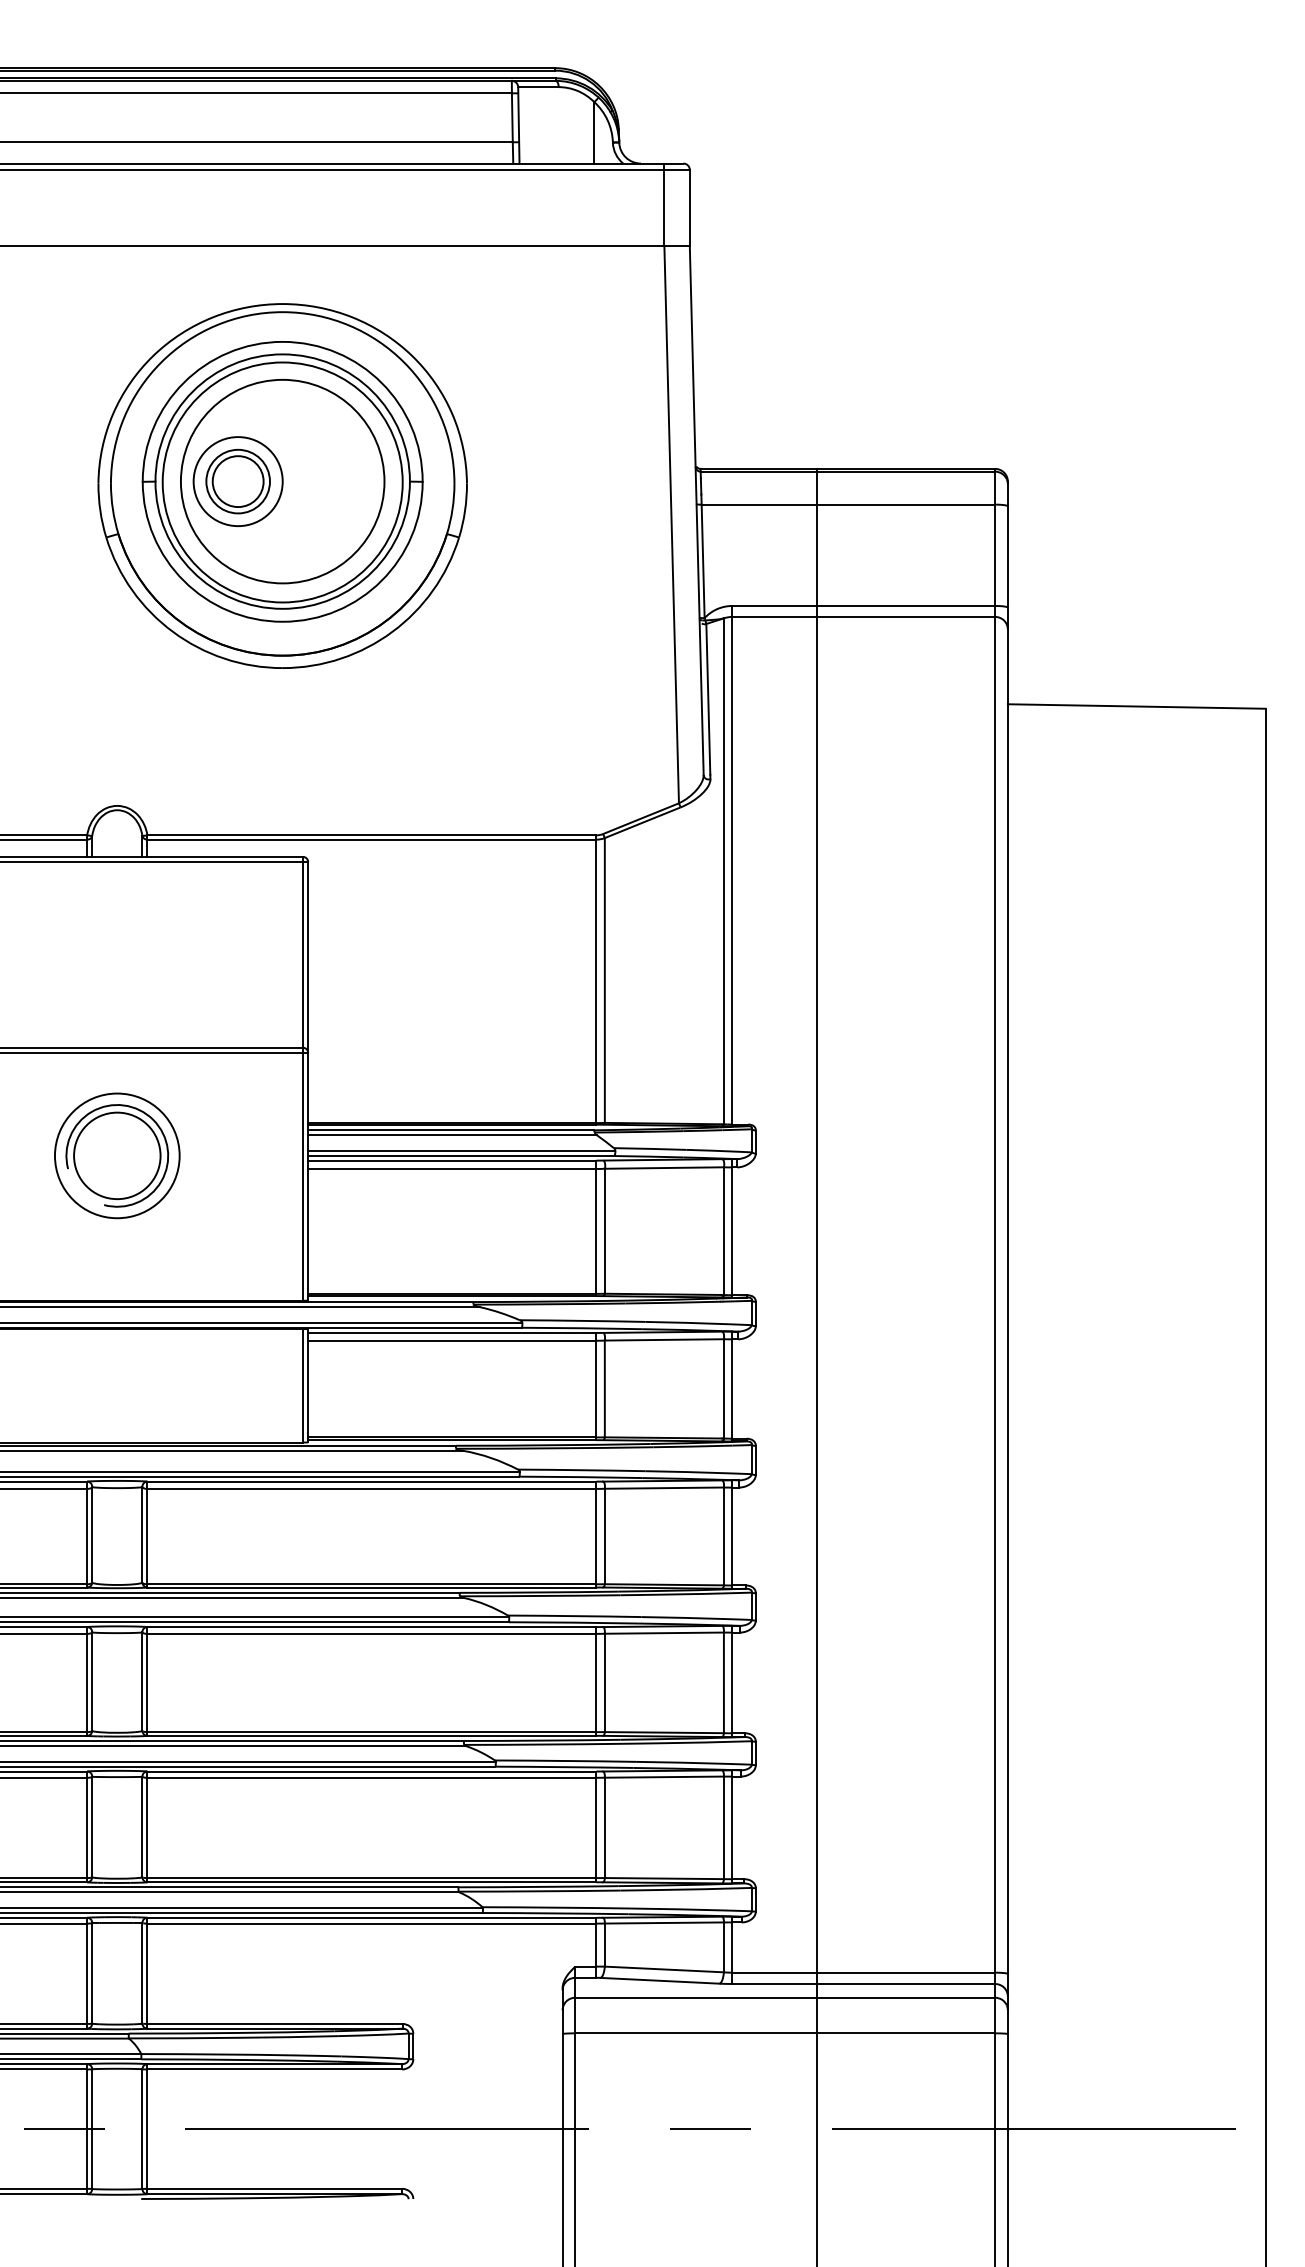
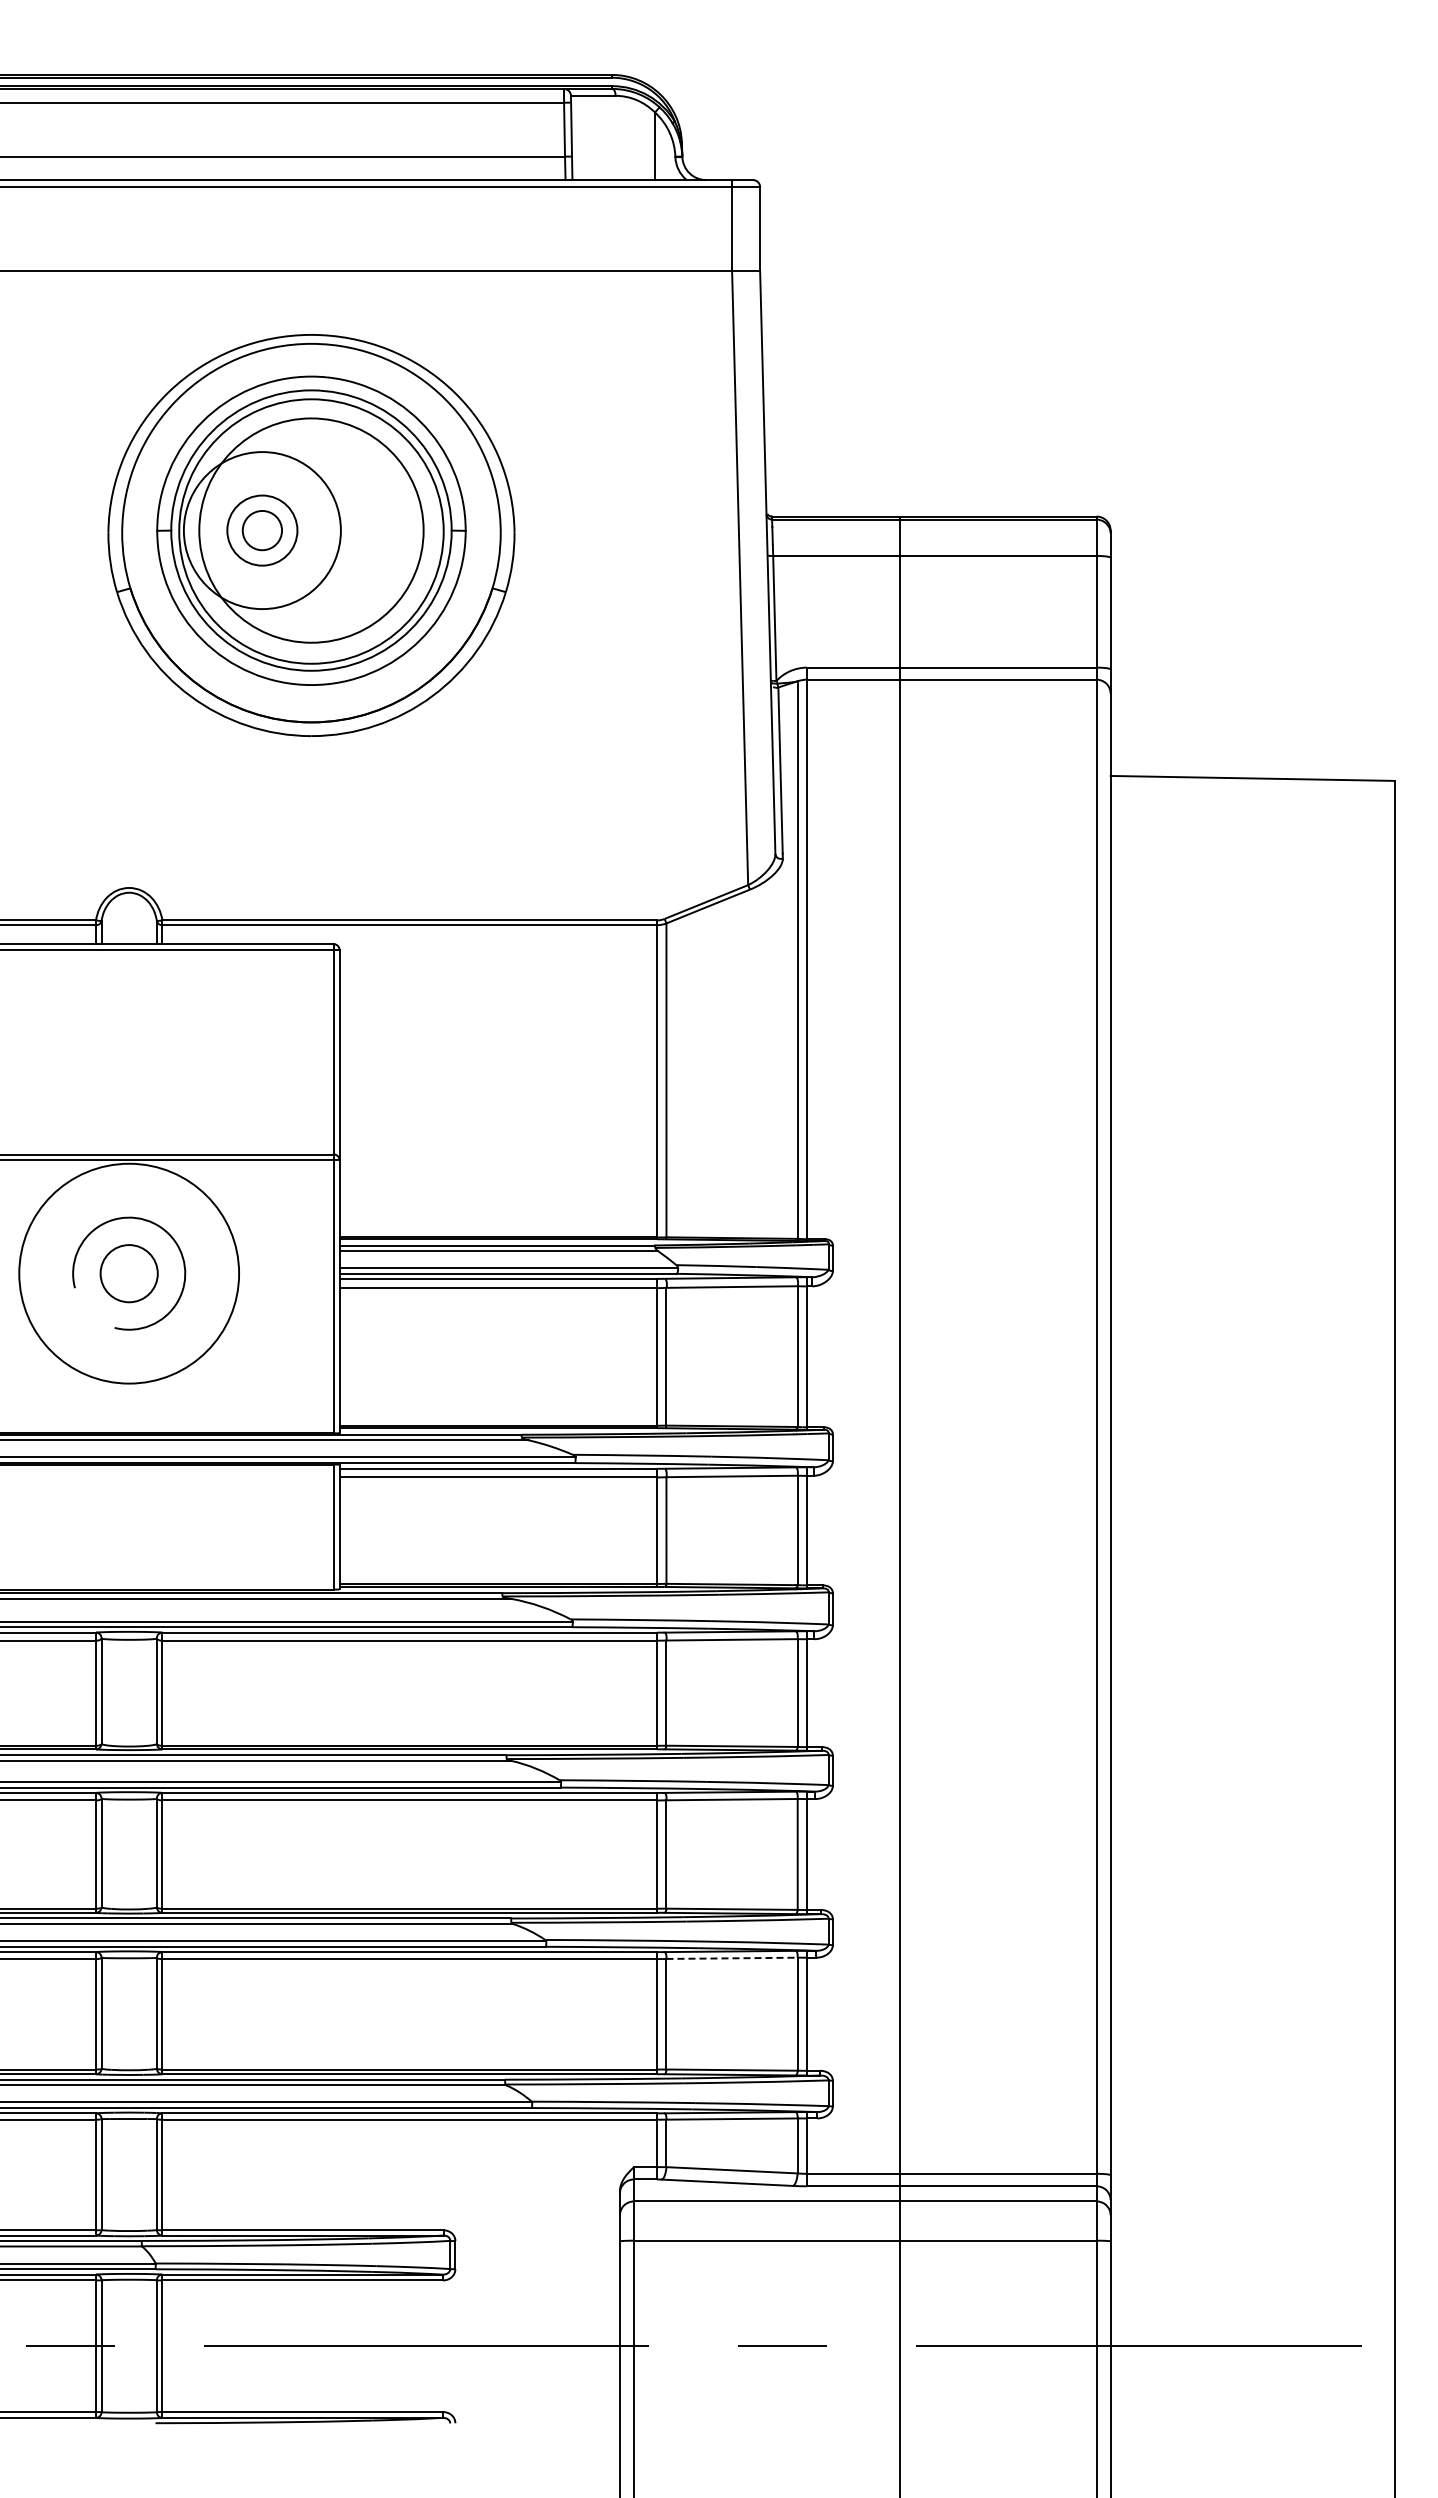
circle: (238, 481) -> (262, 530), size x0.7
circle: (238, 481) -> (262, 530), size x1.6
circle: (116, 1155) -> (128, 1273), size x0.6
circle: (116, 1155) -> (128, 1273), size x1.6
line: (664, 1777) -> (732, 1958), solid -> dashed

